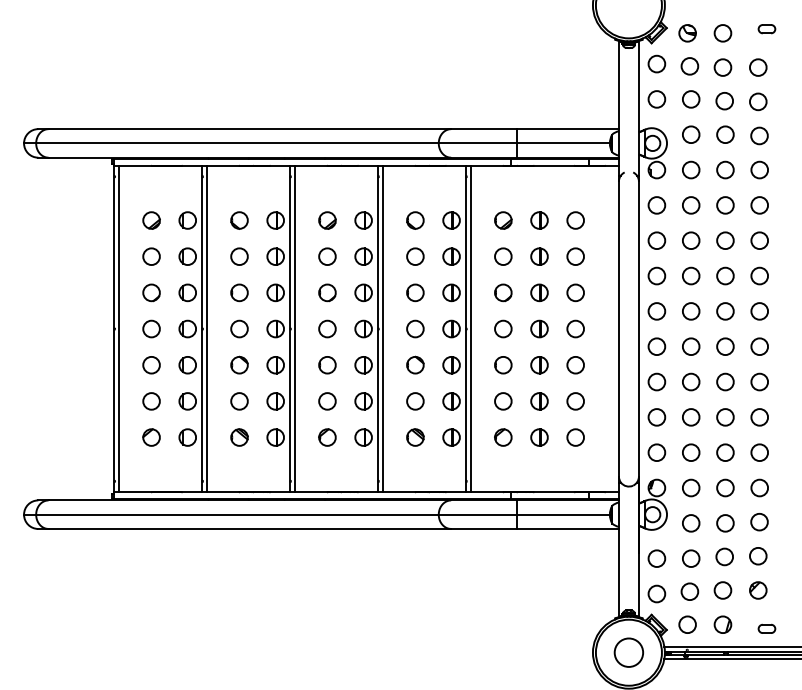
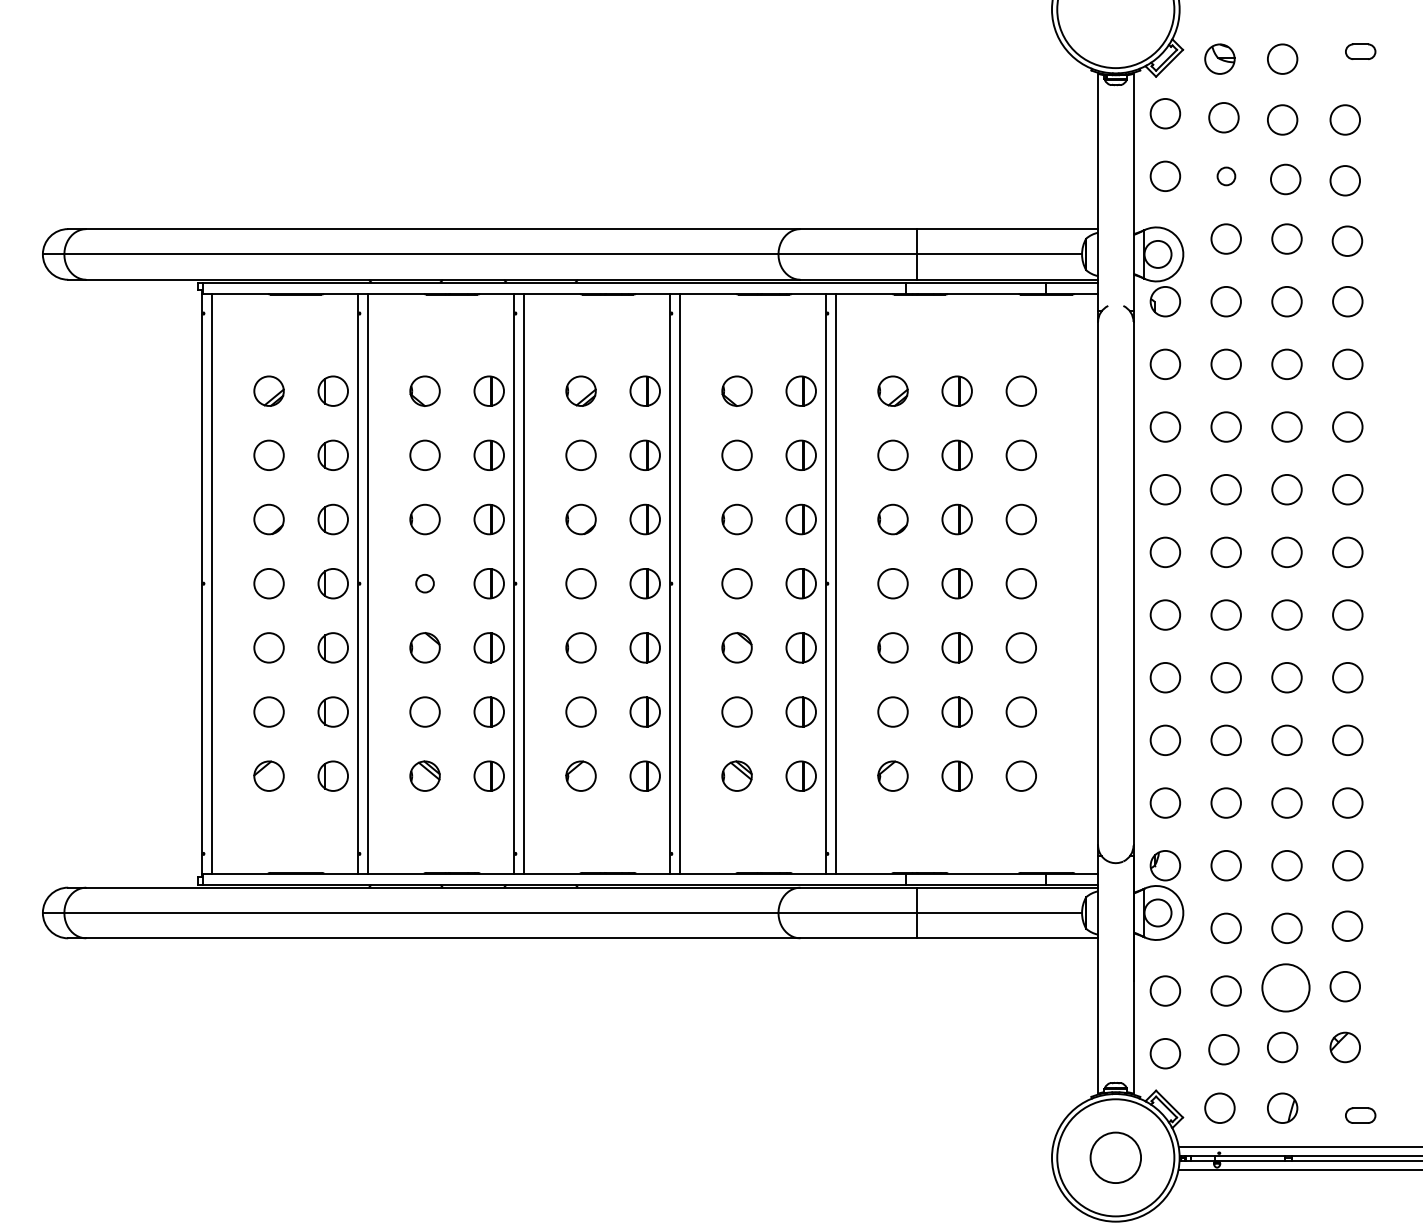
circle: (691, 99) -> (1226, 176), size x0.6
circle: (239, 328) -> (425, 582), size x0.6
circle: (724, 556) -> (1285, 987), size x1.6

